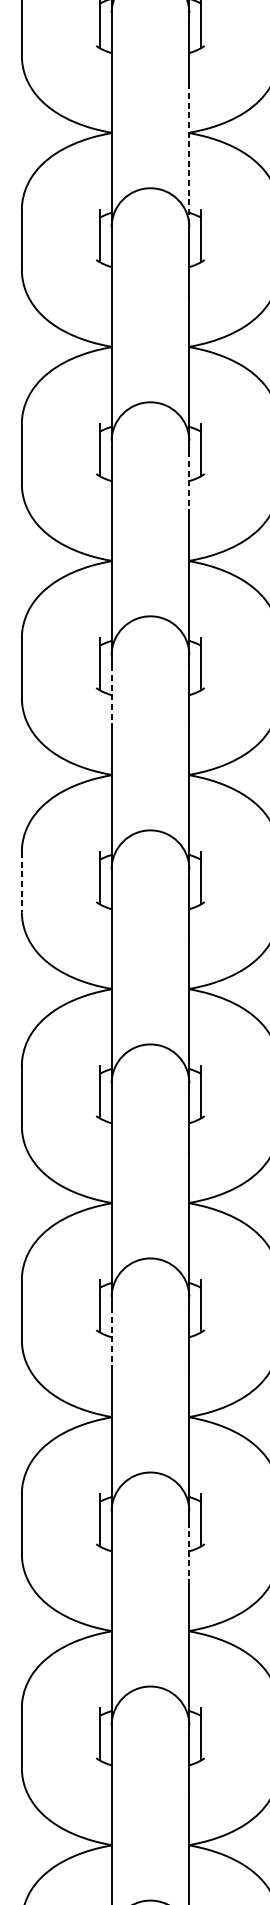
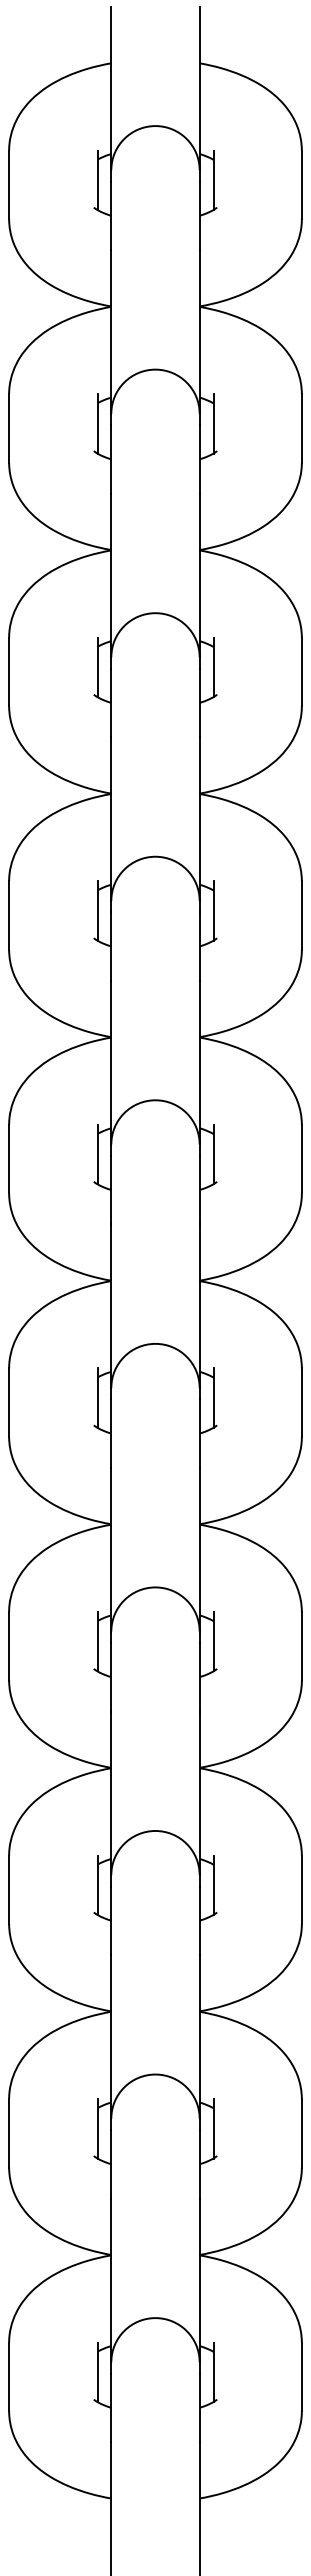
line: (189, 155) -> (199, 332), dashed -> solid
line: (189, 481) -> (199, 703), dashed -> solid
line: (111, 696) -> (111, 947), dashed -> solid
line: (22, 882) -> (9, 1159), dashed -> solid
line: (111, 1337) -> (111, 1677), dashed -> solid
line: (189, 1552) -> (199, 1921), dashed -> solid

